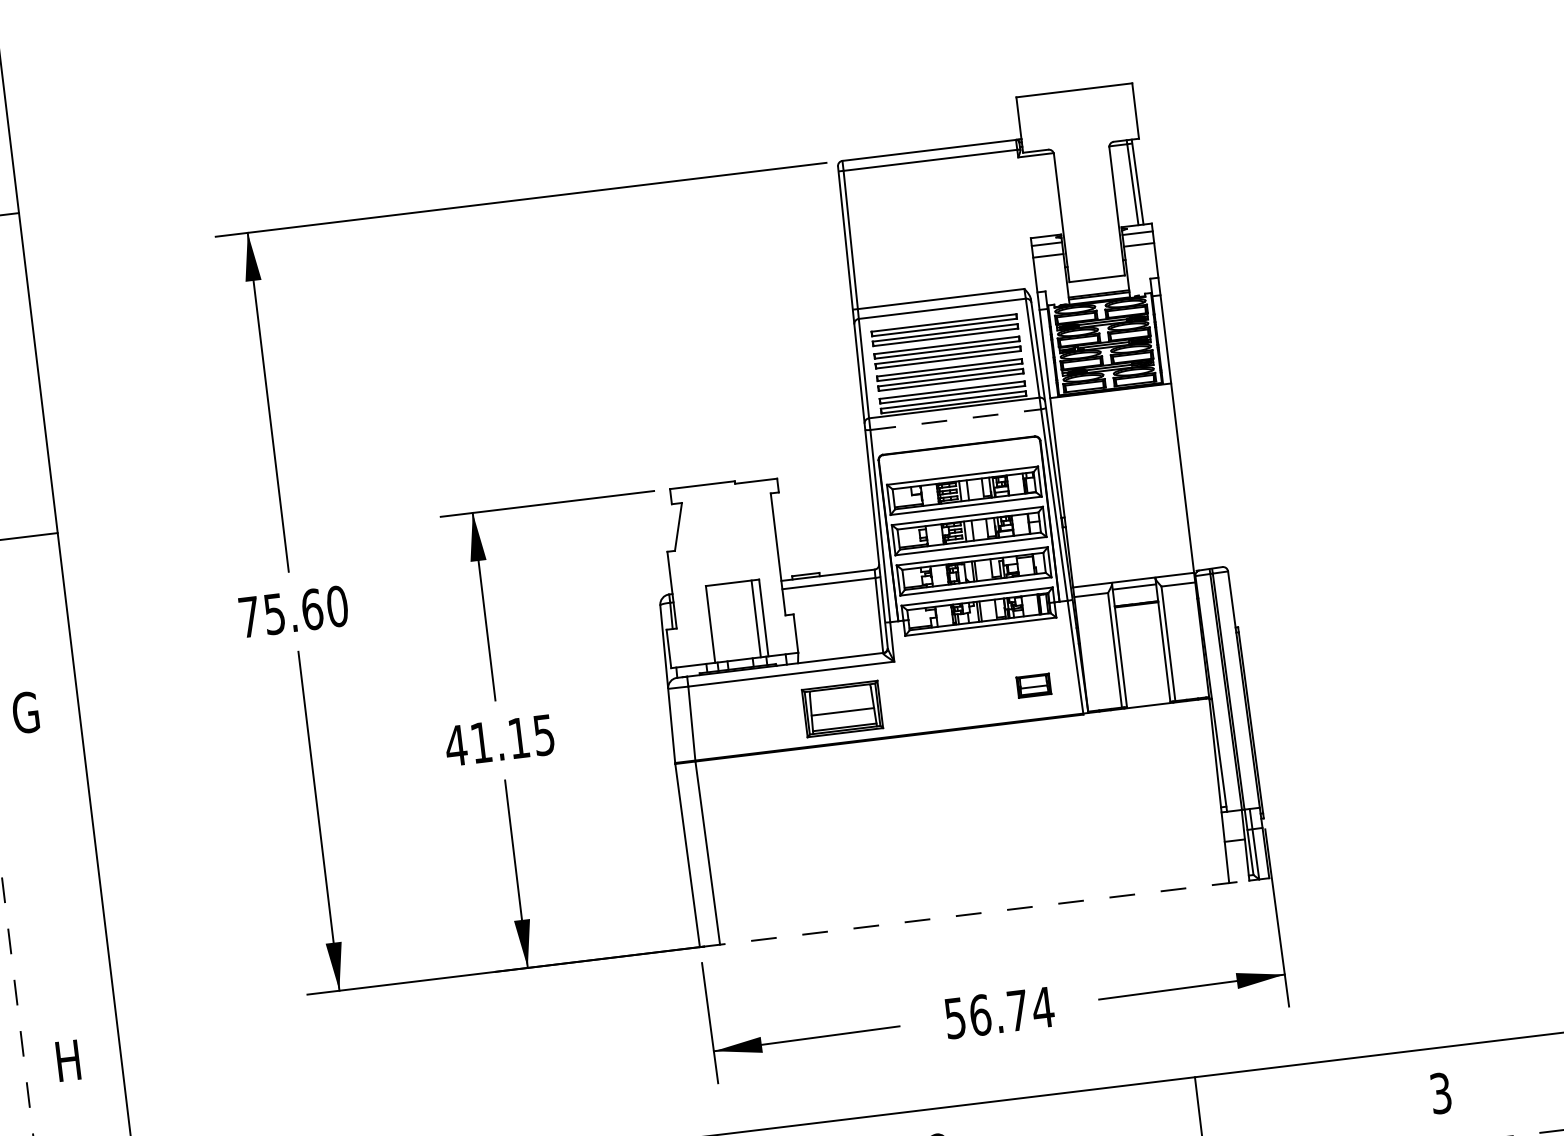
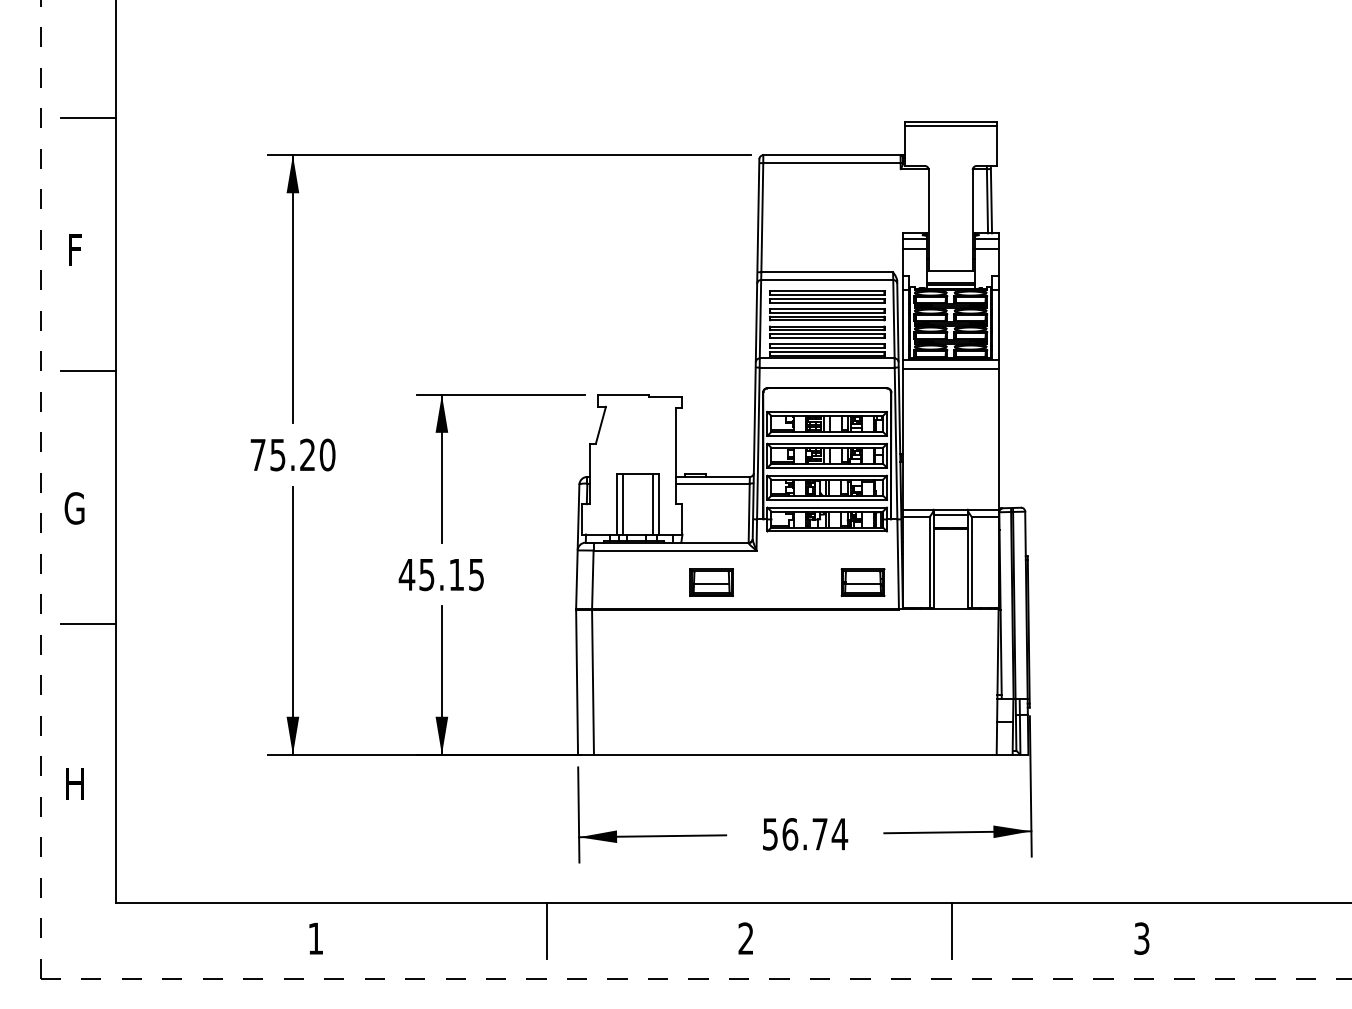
line: (1074, 95) -> (950, 126), added
line: (1111, 403) -> (950, 369), added
line: (956, 419) -> (827, 367), dashed -> solid
text: (311, 608) -> (307, 454), 75.60 -> 75.20
line: (717, 622) -> (622, 503), added
part: (1033, 685) -> (862, 582), size x1.67
part: (842, 708) -> (711, 582), size x0.71
text: (480, 743) -> (426, 575), 41.15 -> 45.15
line: (61, 857) -> (88, 624), added
line: (974, 913) -> (795, 754), dashed -> solid

